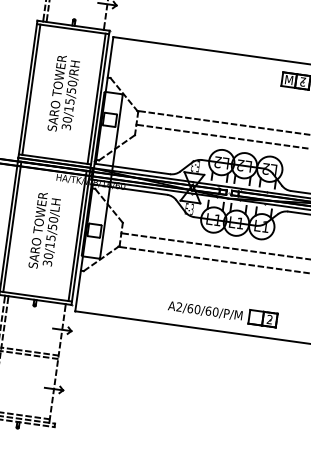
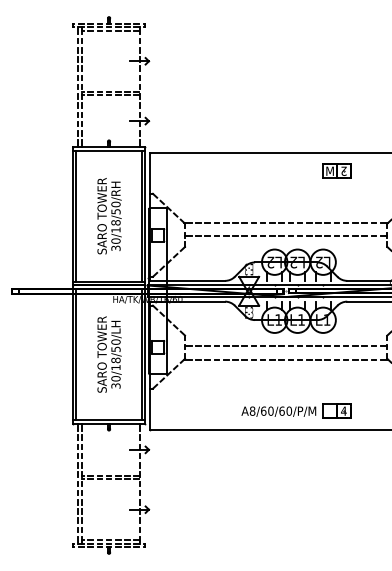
text: (69, 101) -> (115, 222), 30/15/50/RH -> 30/18/50/RH
text: (50, 238) -> (115, 360), 30/15/50/LH -> 30/18/50/LH
text: (179, 306) -> (252, 410), A2/60/60/P/M -> A8/60/60/P/M
text: (269, 318) -> (343, 410), 2 -> 4

